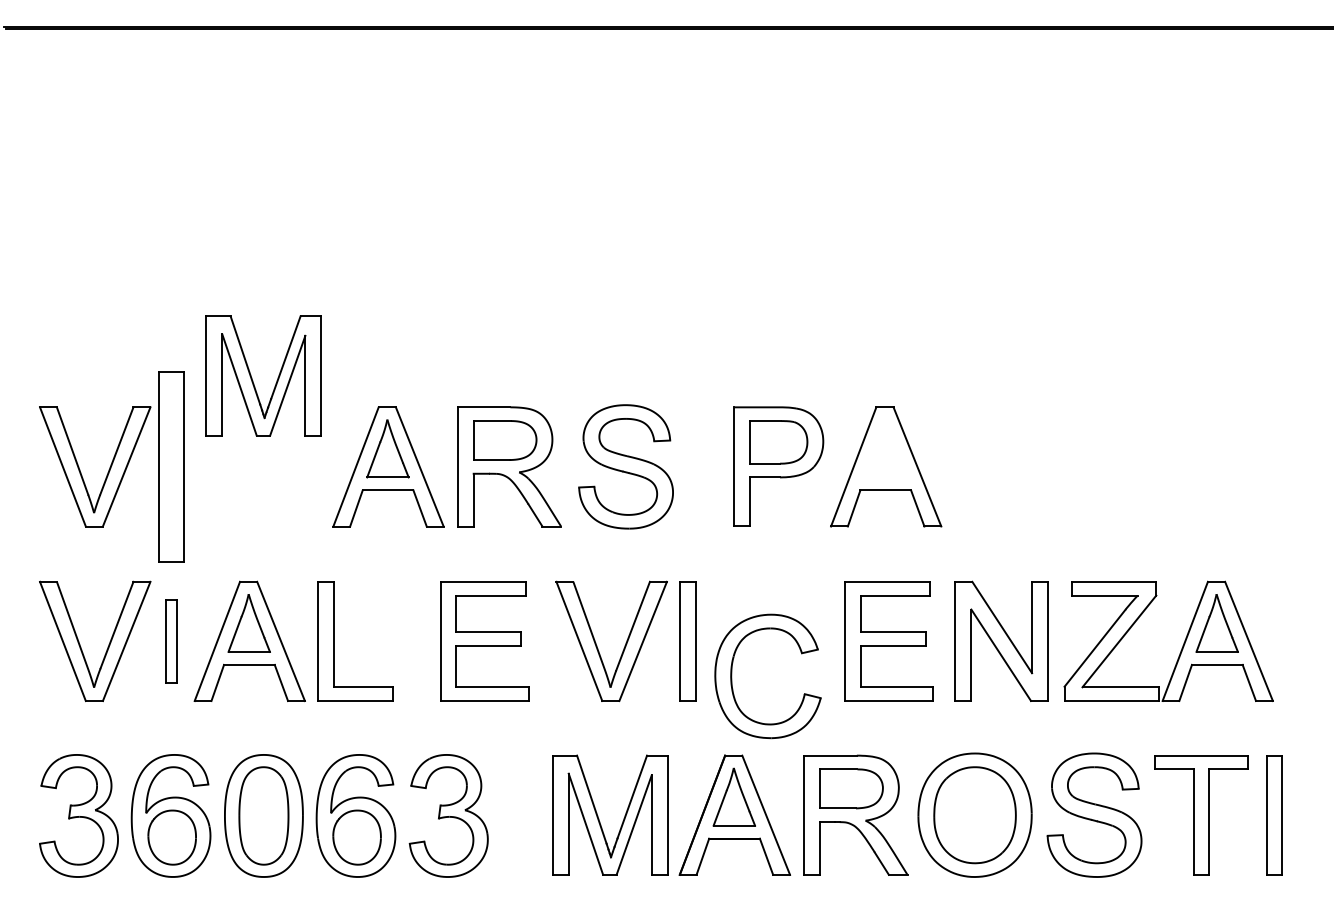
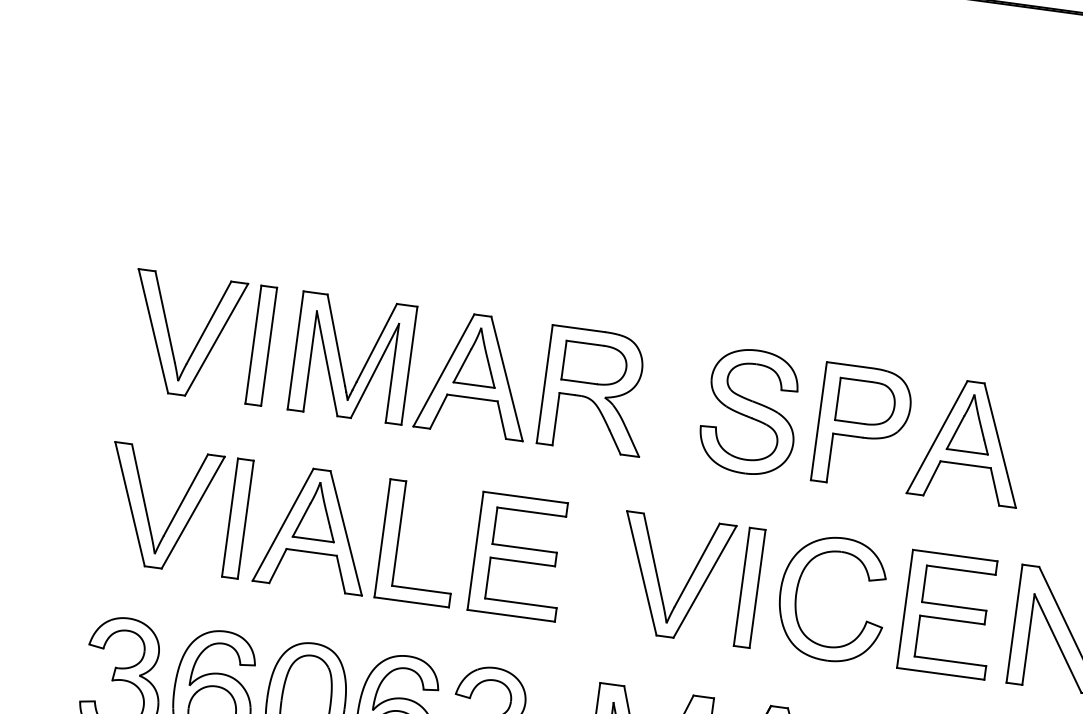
part: (252, 377) -> (341, 358), moved
part: (885, 448) -> (971, 423), added
part: (171, 466) -> (261, 345), size x0.62
part: (625, 466) -> (749, 411), moved
part: (171, 641) -> (237, 518), size x1.43
part: (484, 641) -> (519, 556), moved
part: (732, 676) -> (797, 594), moved

